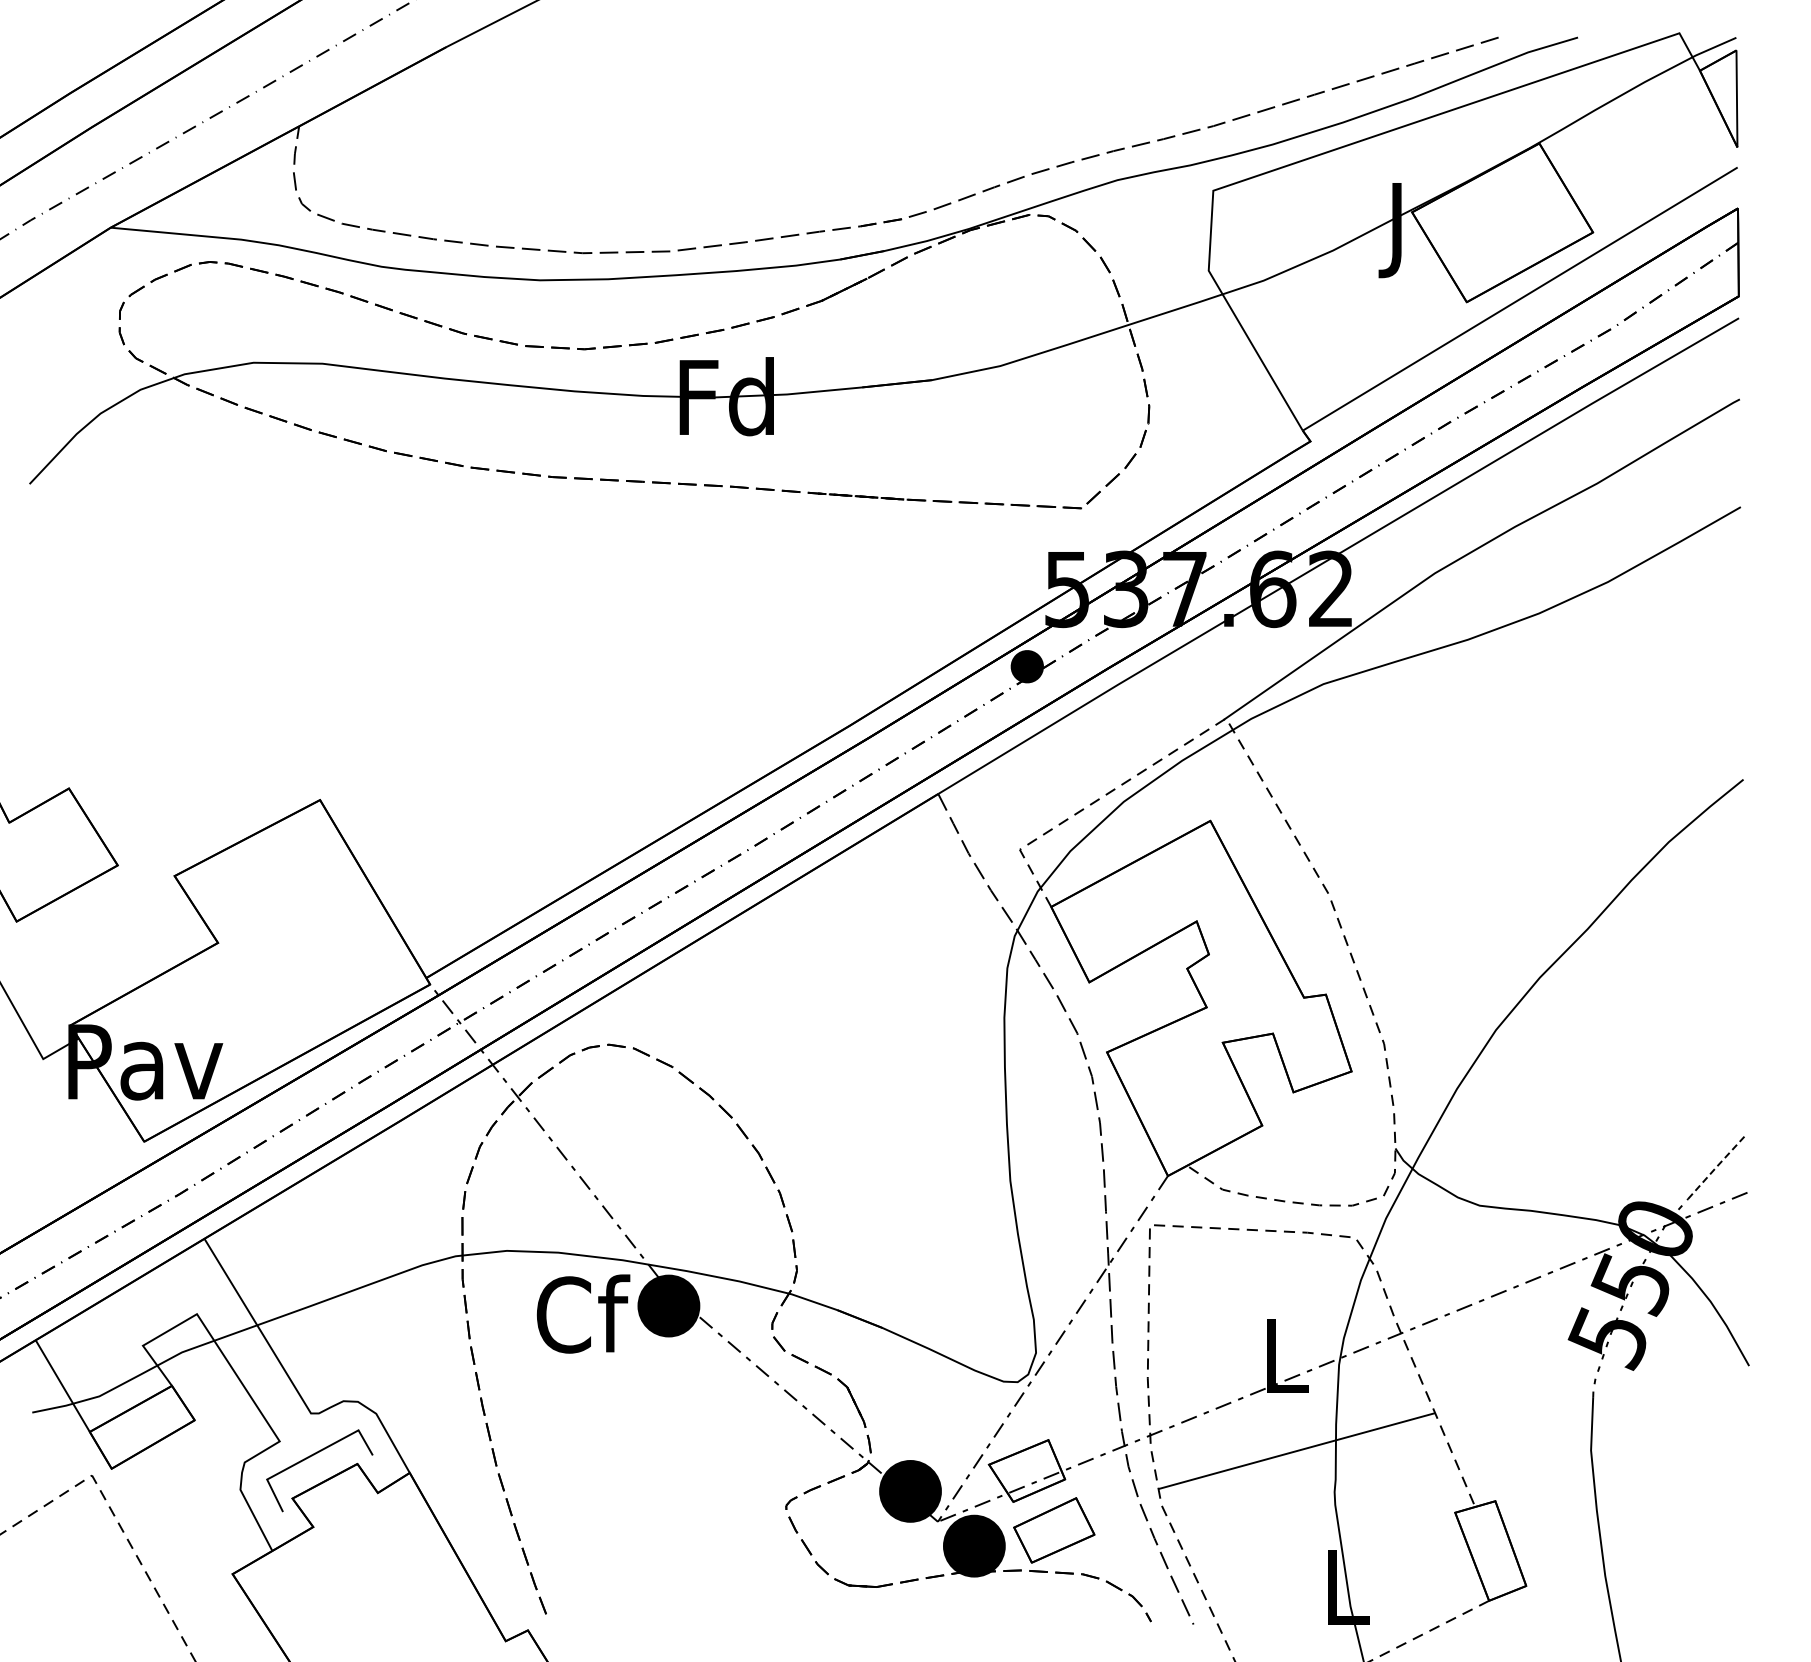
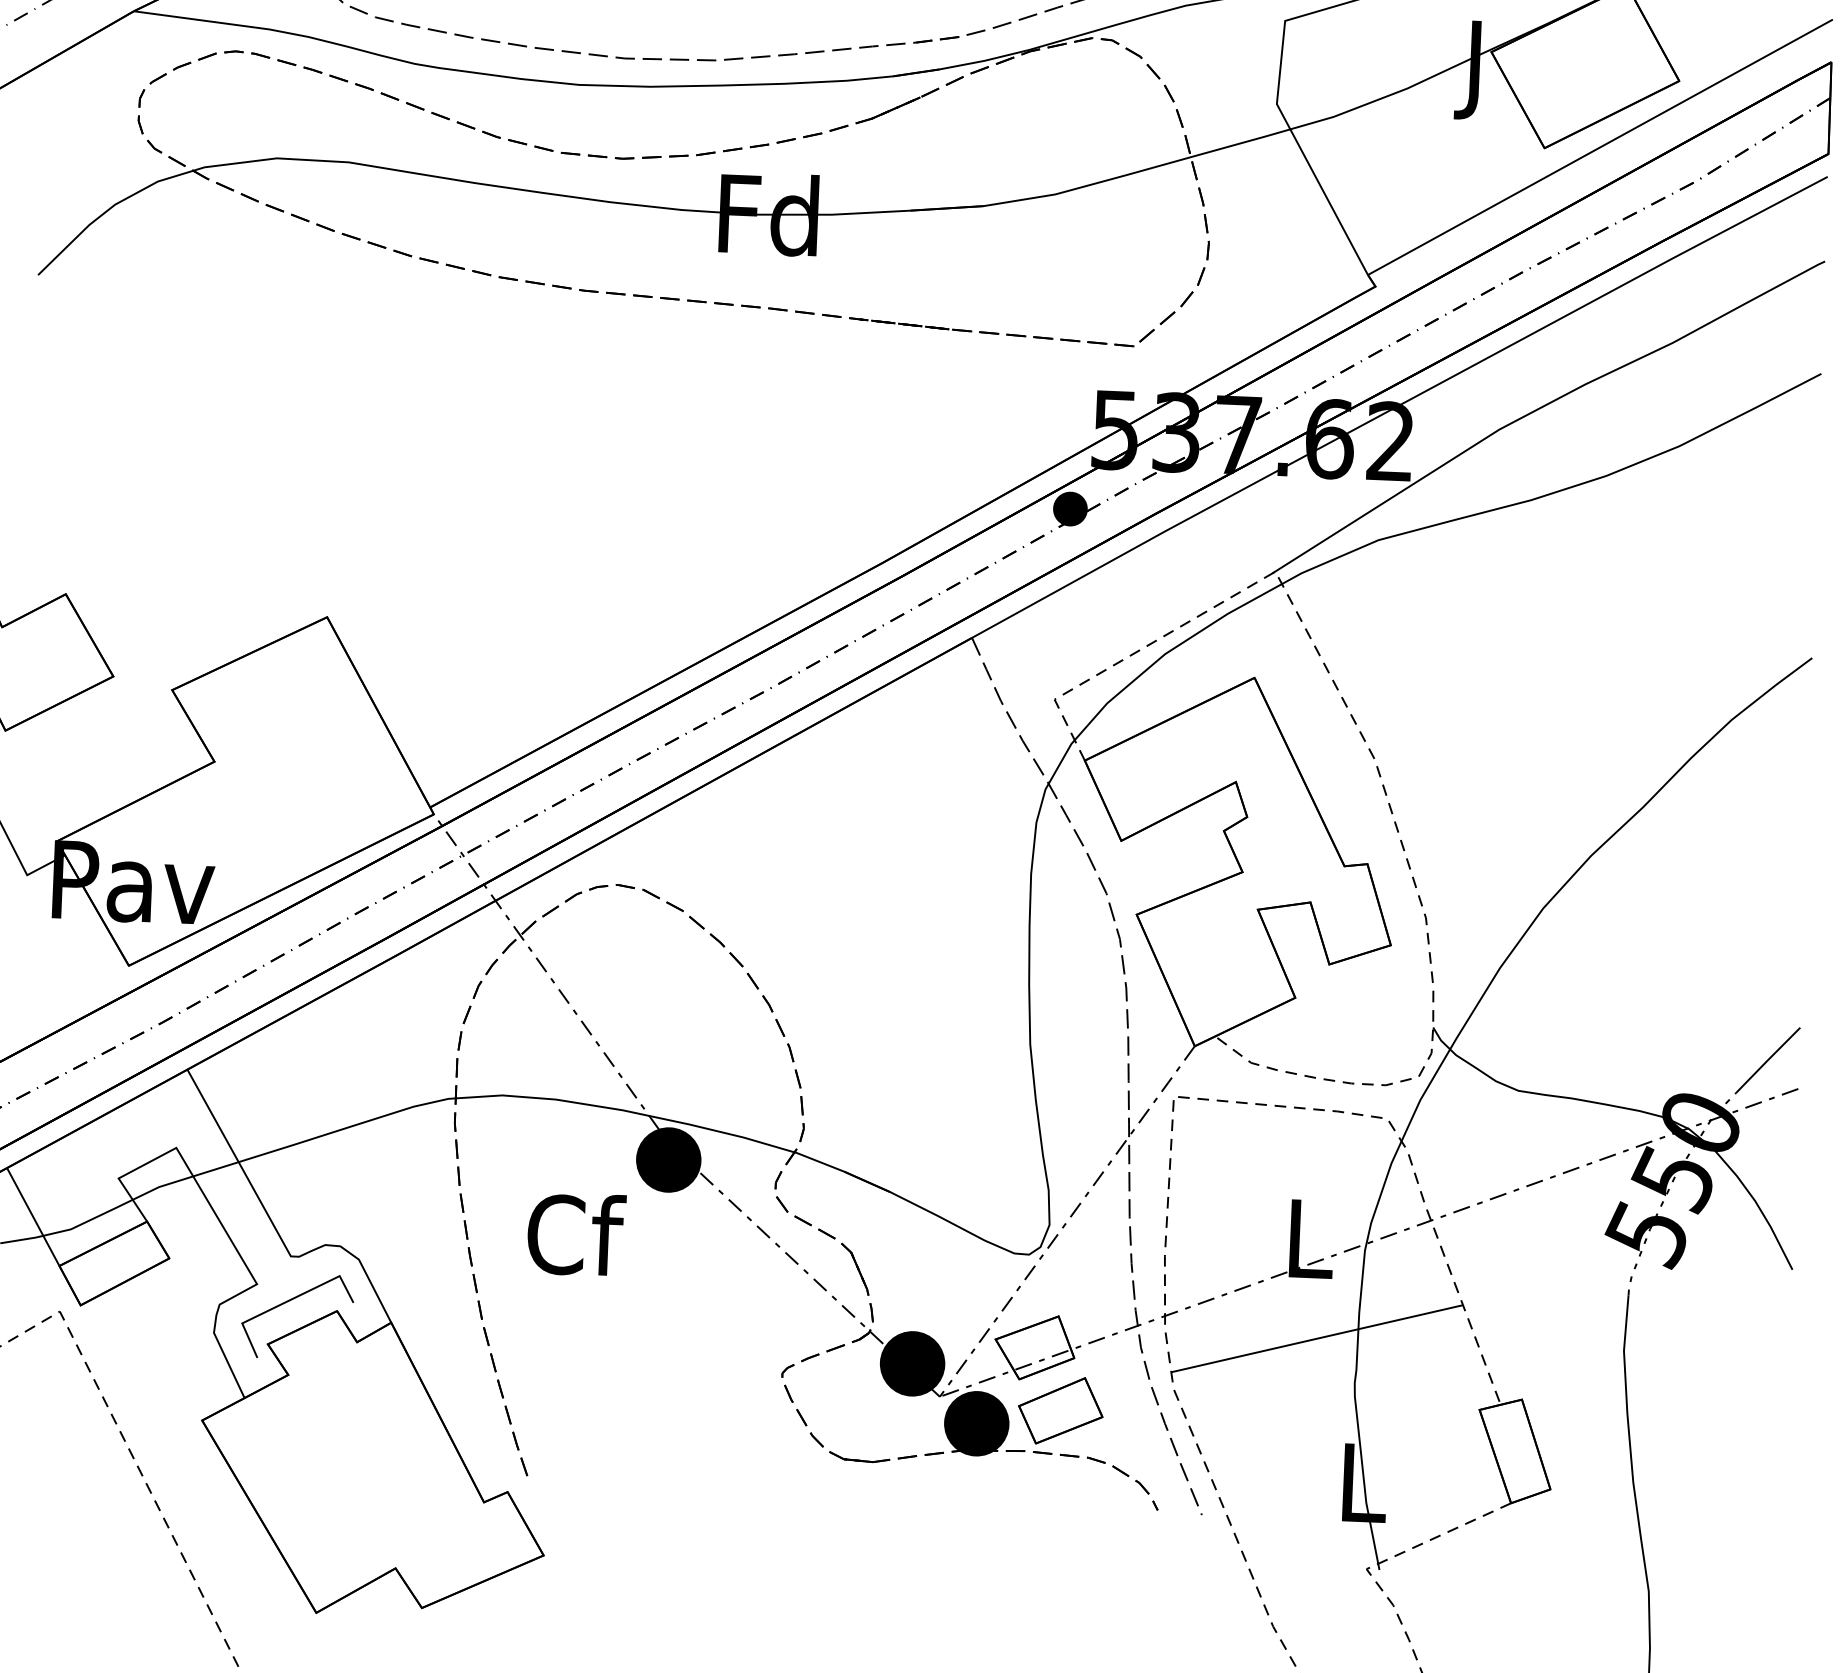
line: (1717, 1166) -> (1768, 1060), dashed -> solid
text: (583, 1313) -> (576, 1233), moved

